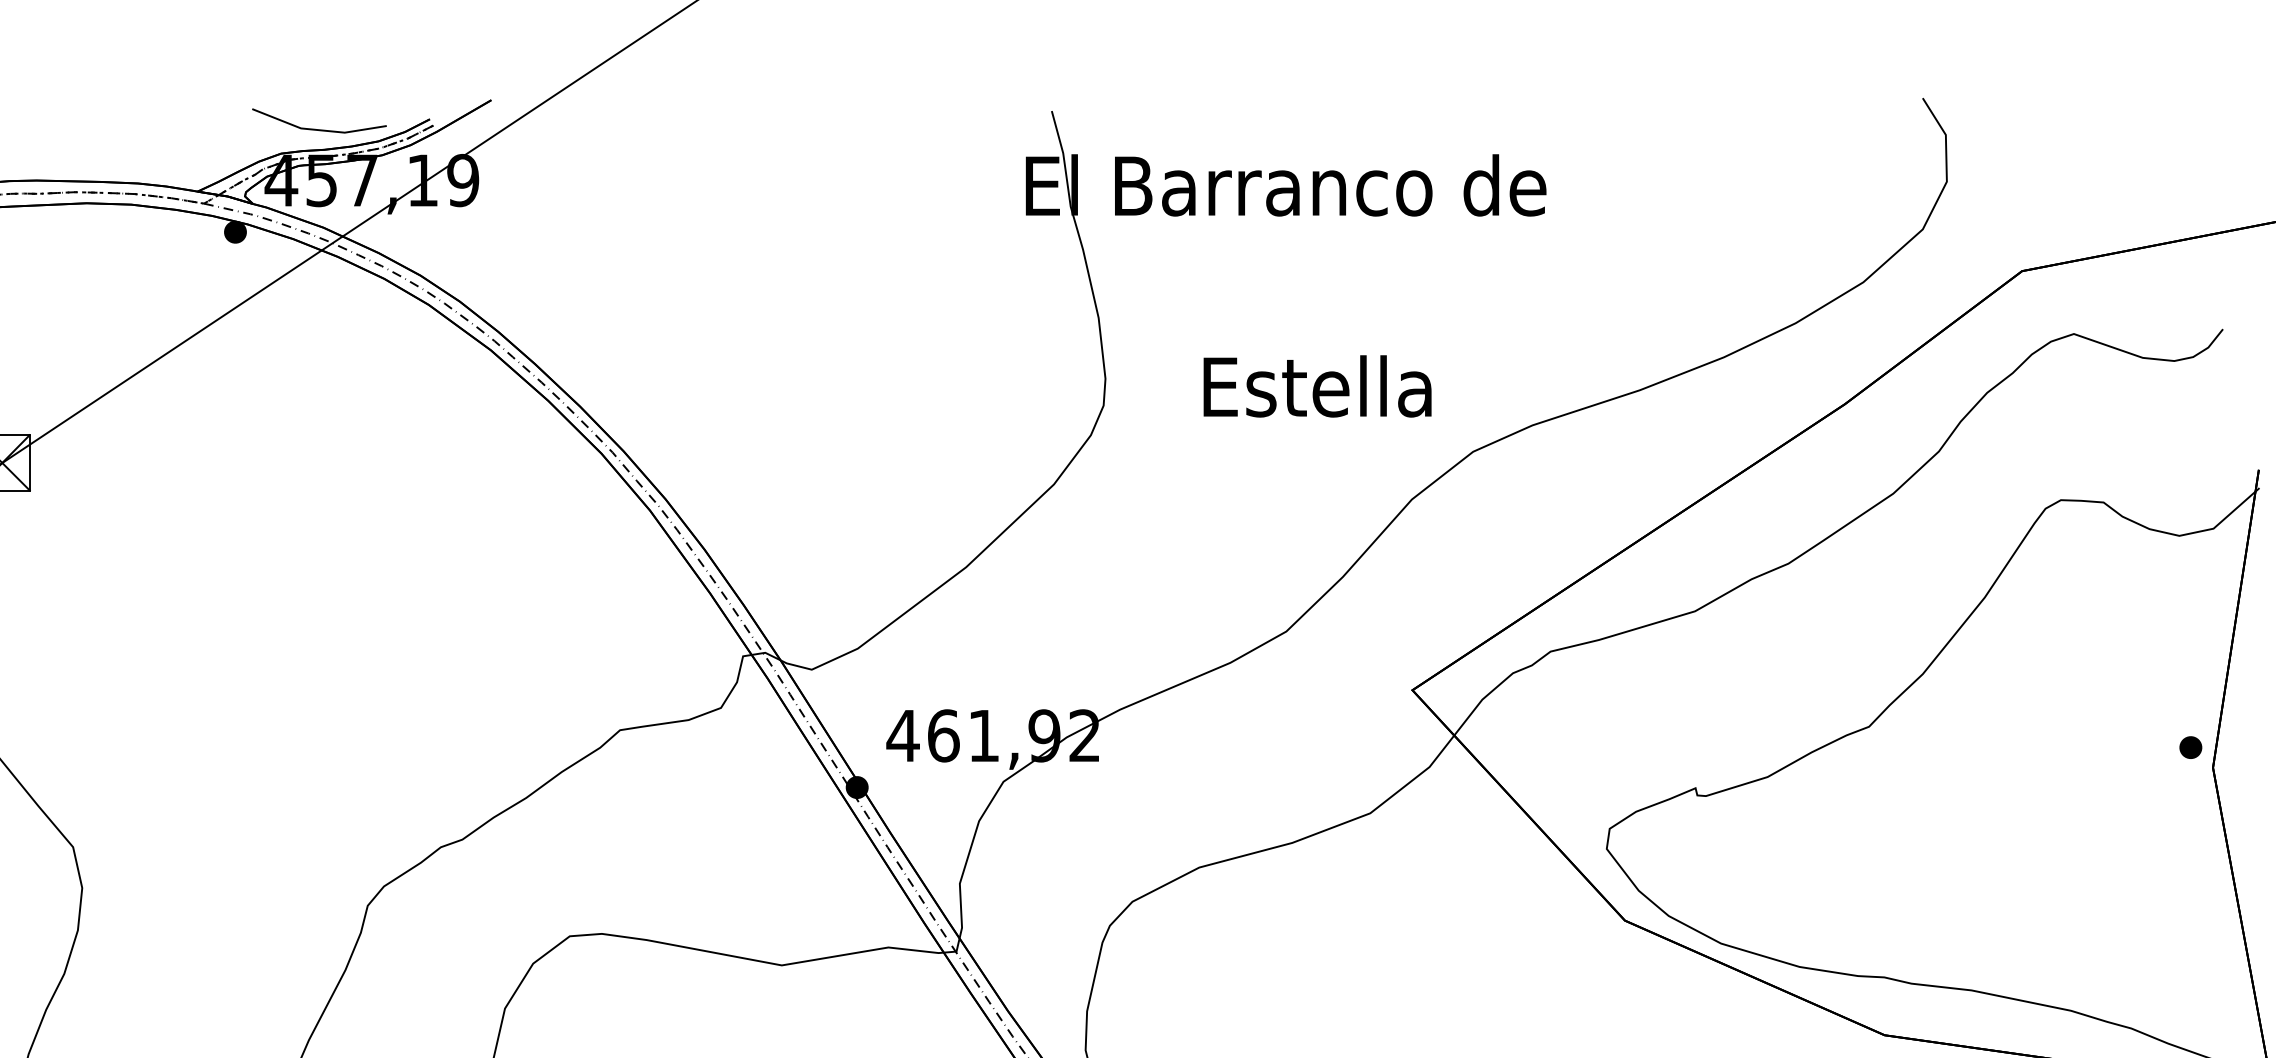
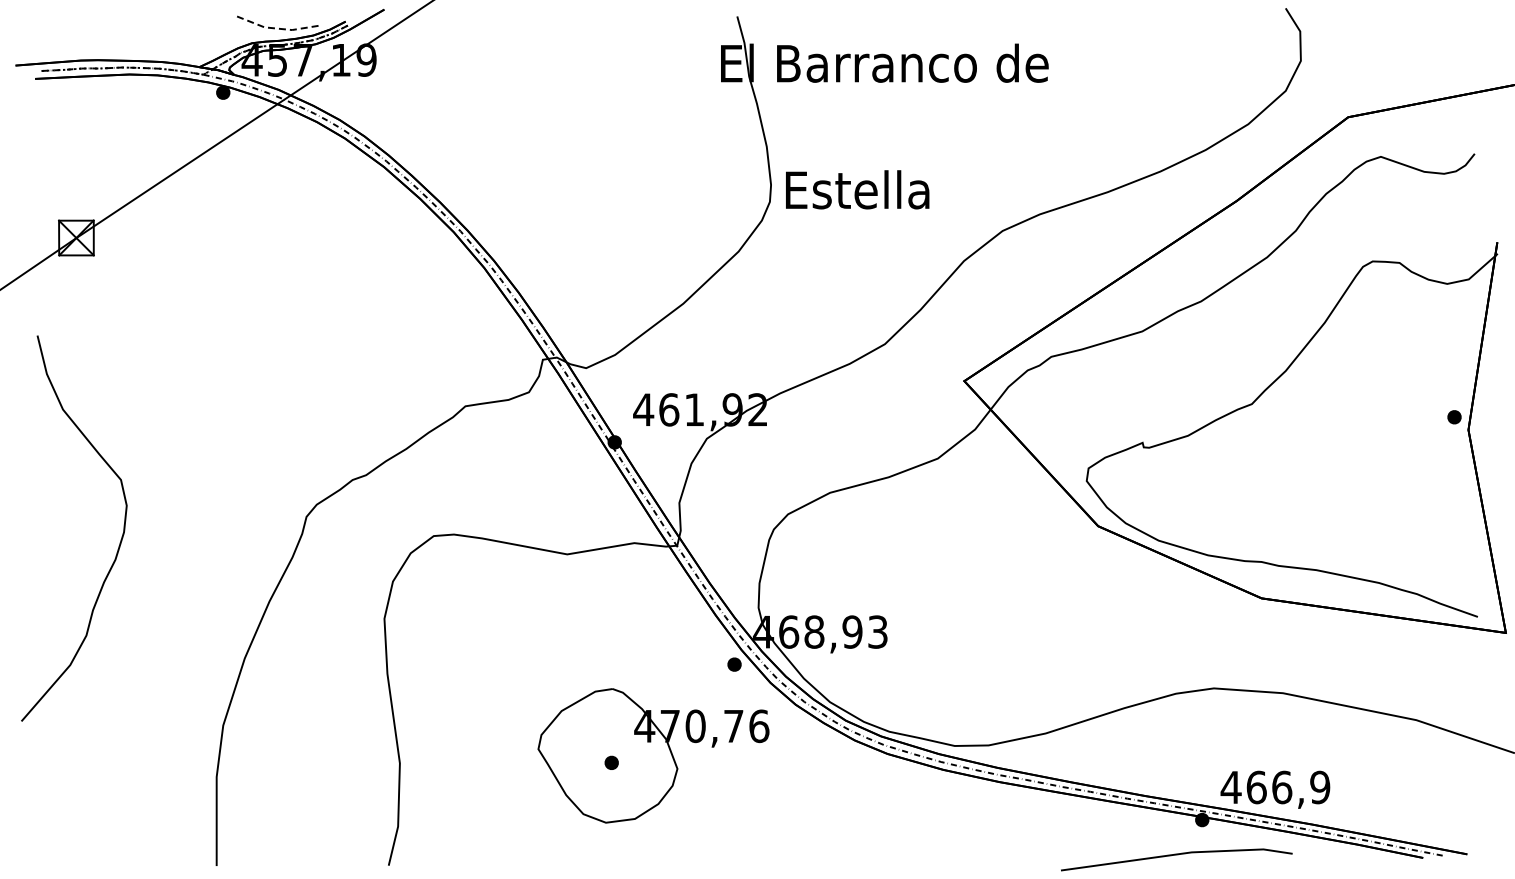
line: (316, 130) -> (274, 28), solid -> dashed
text: (1317, 385) -> (857, 189), moved

